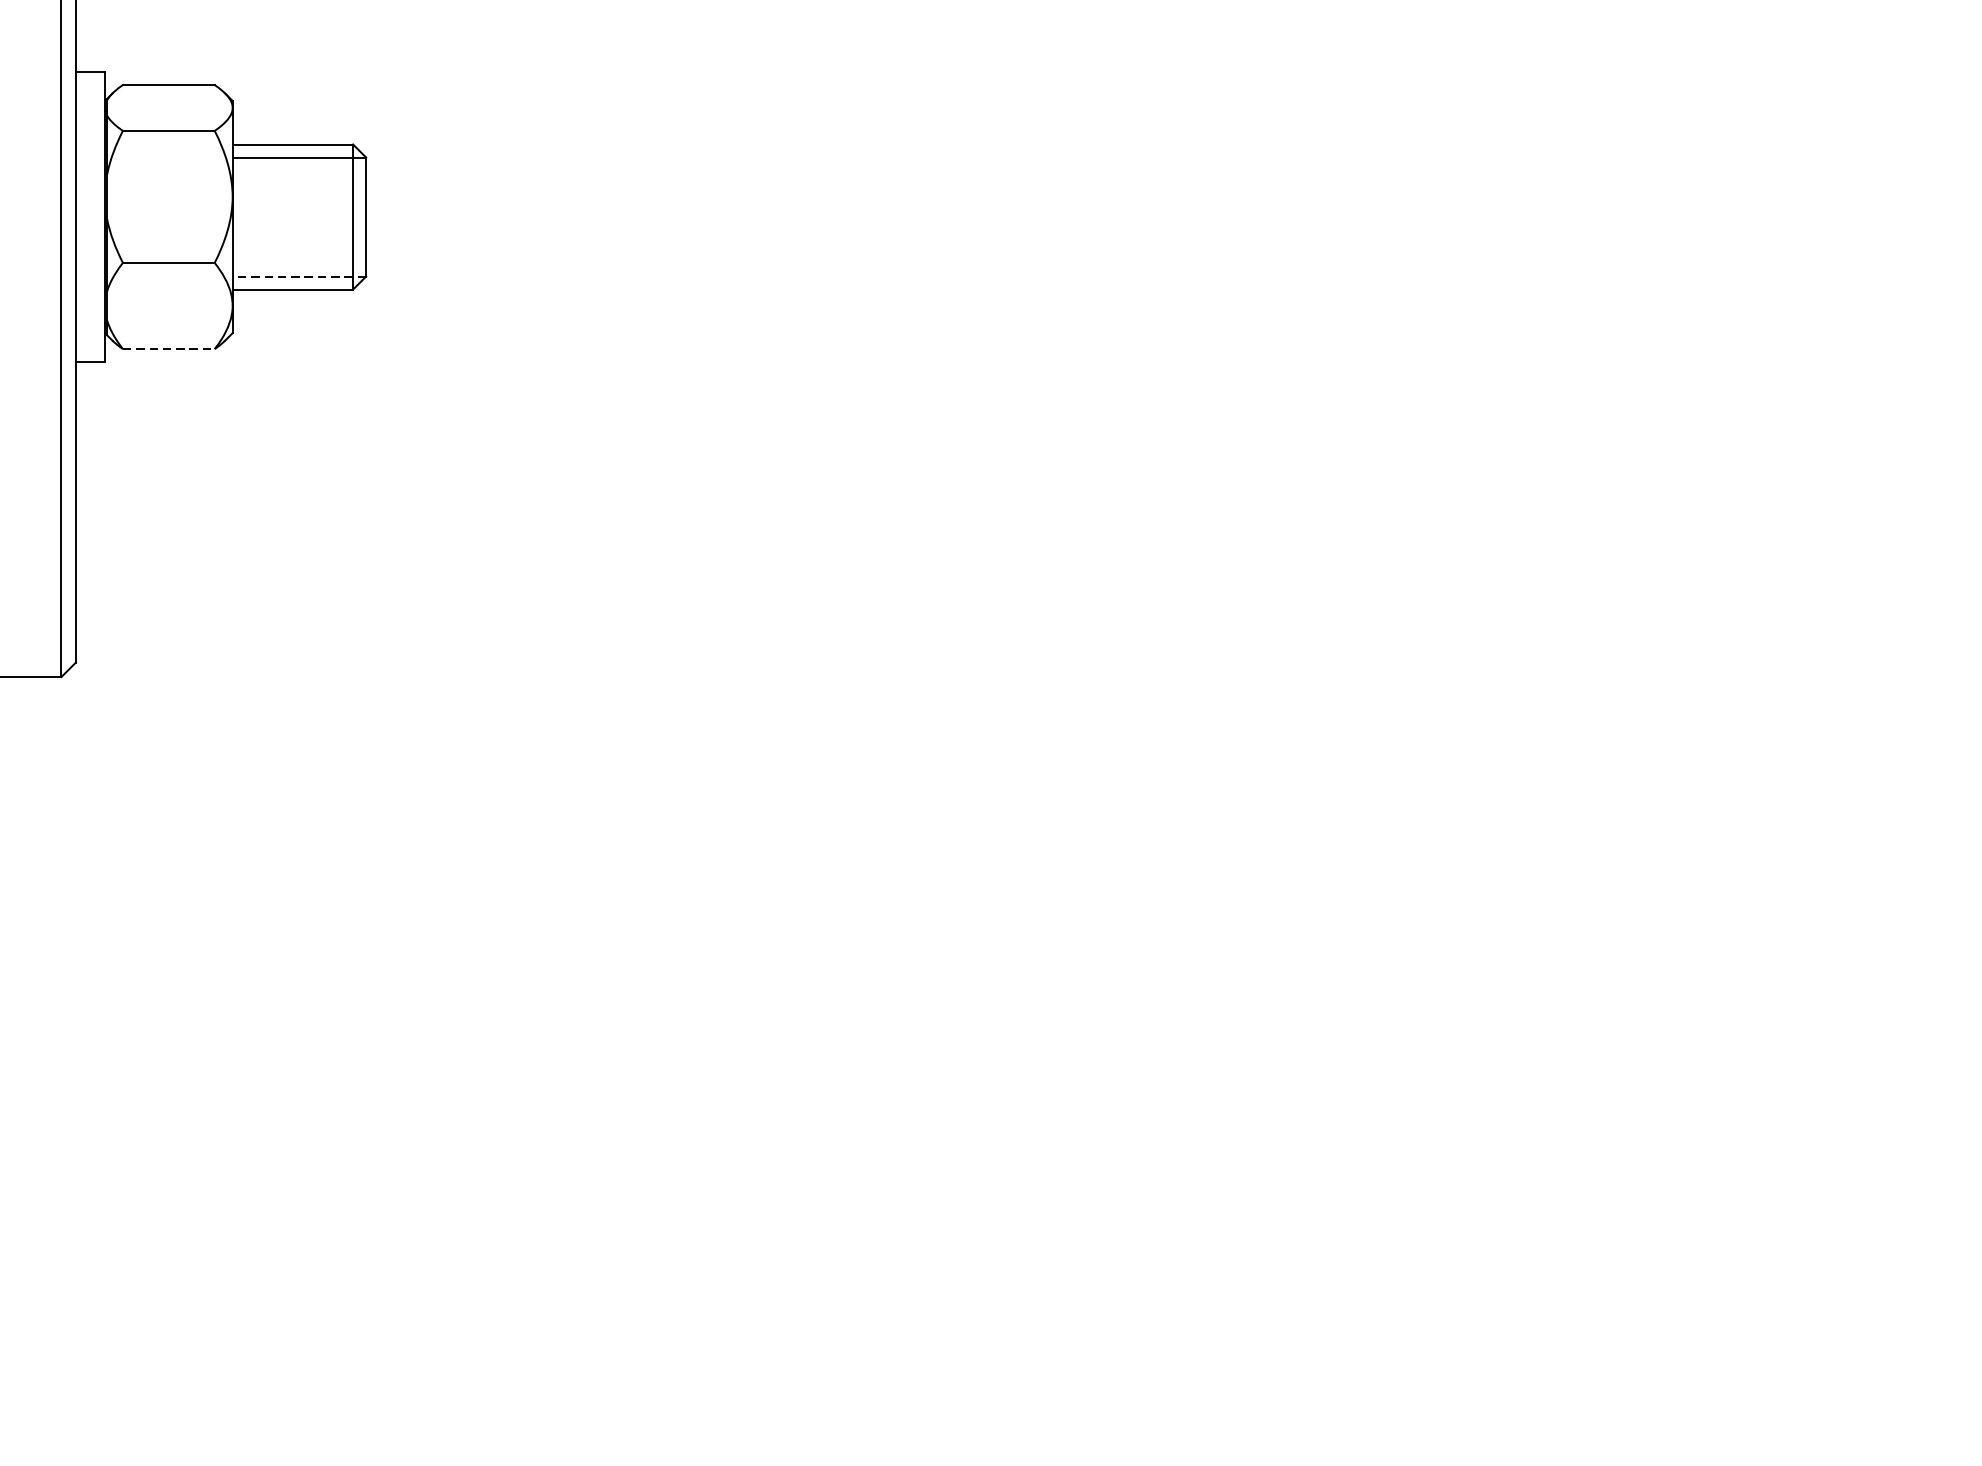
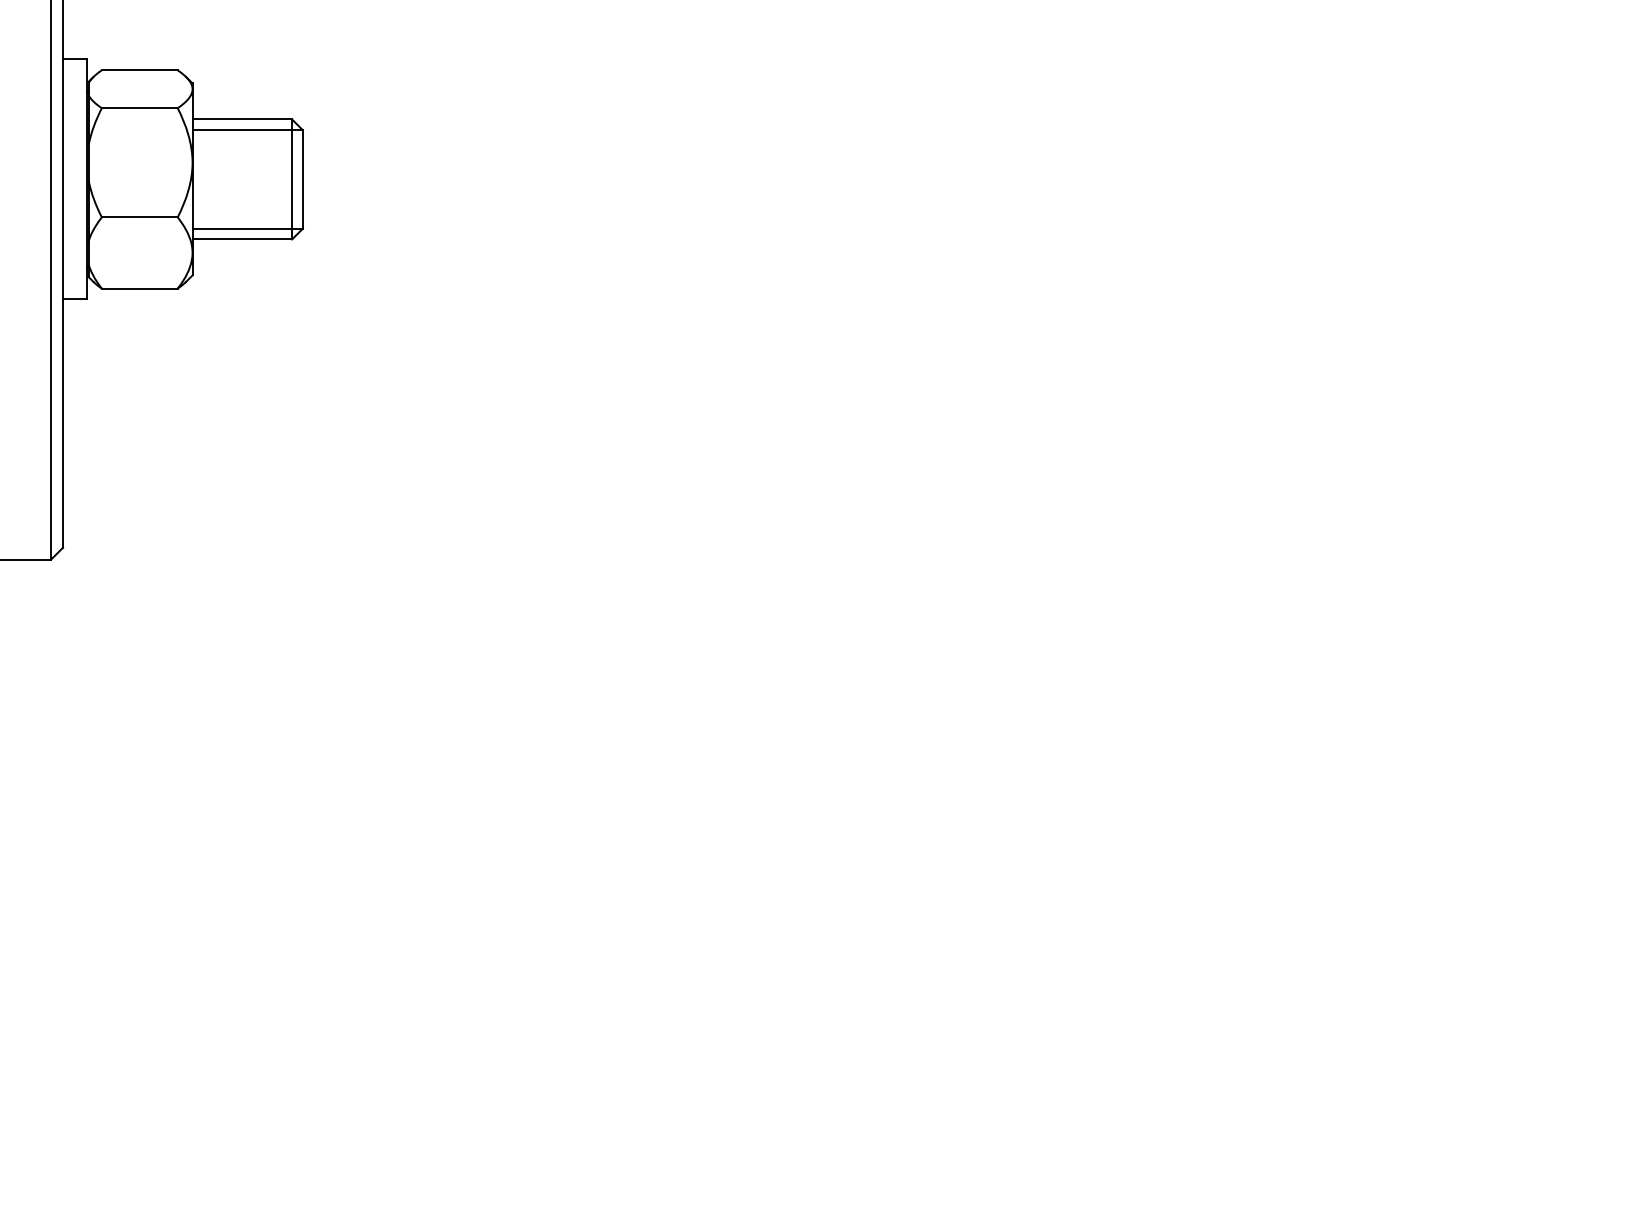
line: (299, 276) -> (247, 228), dashed -> solid
line: (168, 348) -> (139, 288), dashed -> solid

